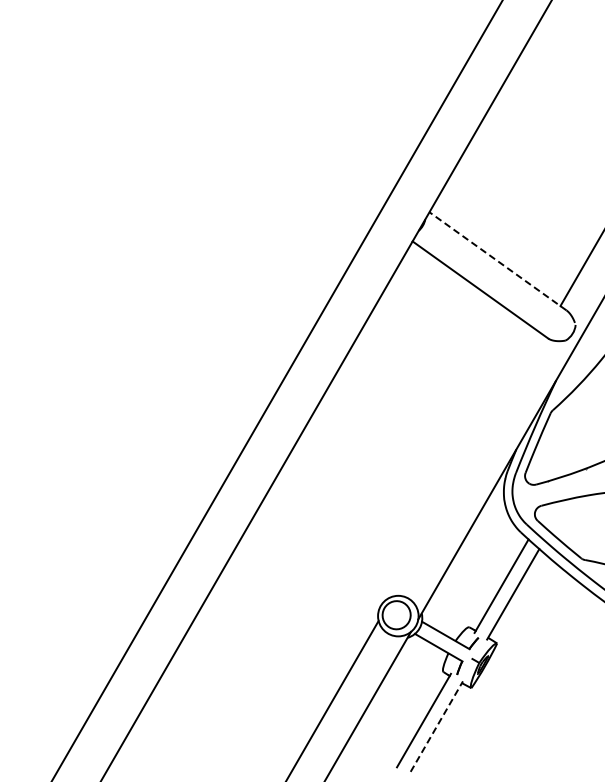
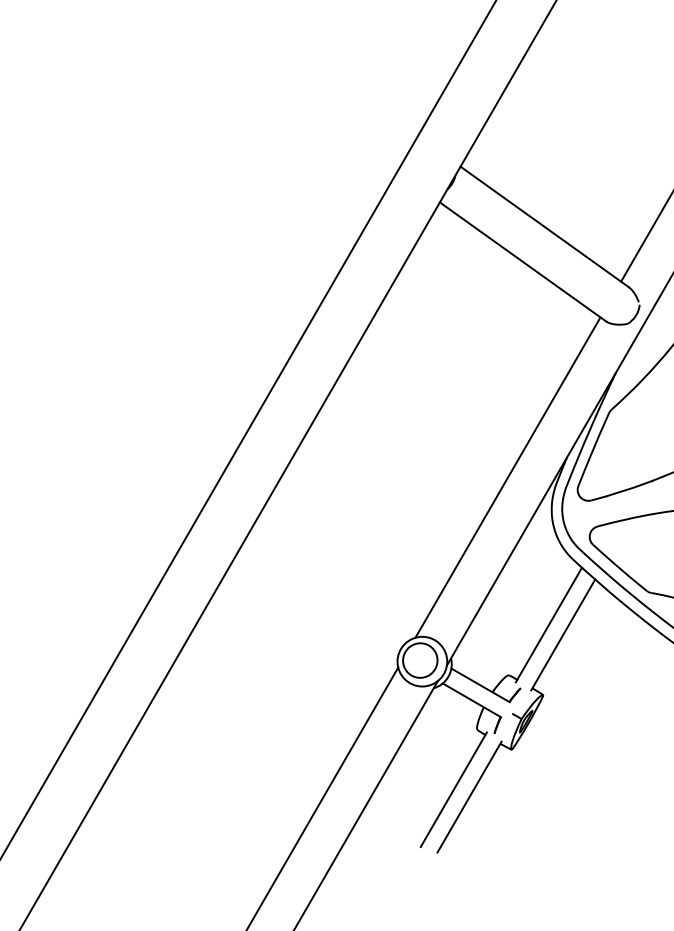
line: (497, 261) -> (543, 227), dashed -> solid
line: (467, 465) -> (507, 477), added
line: (437, 726) -> (470, 796), dashed -> solid

